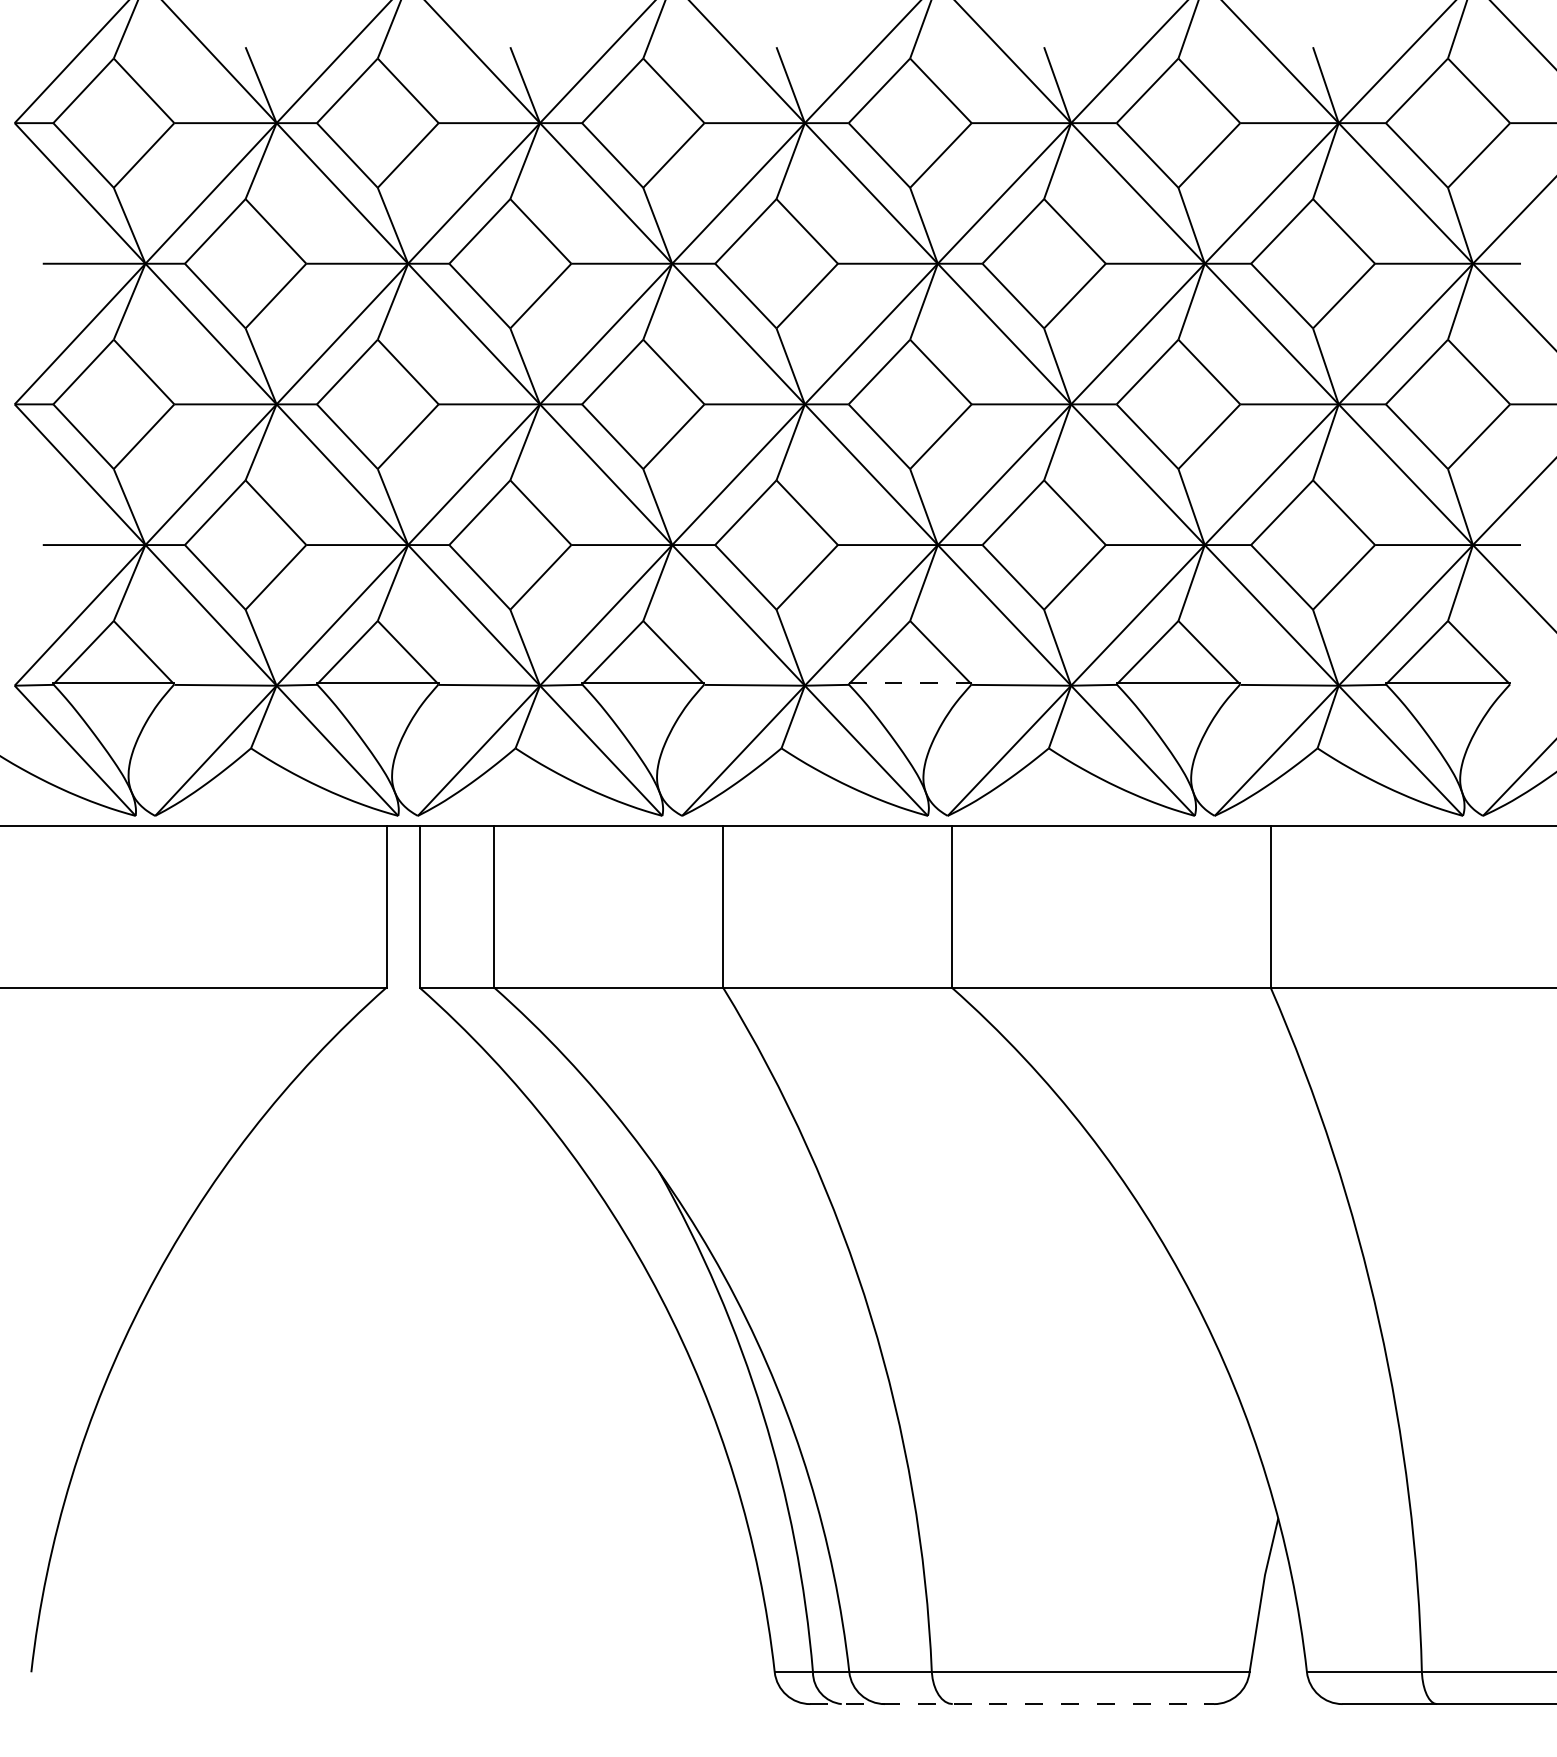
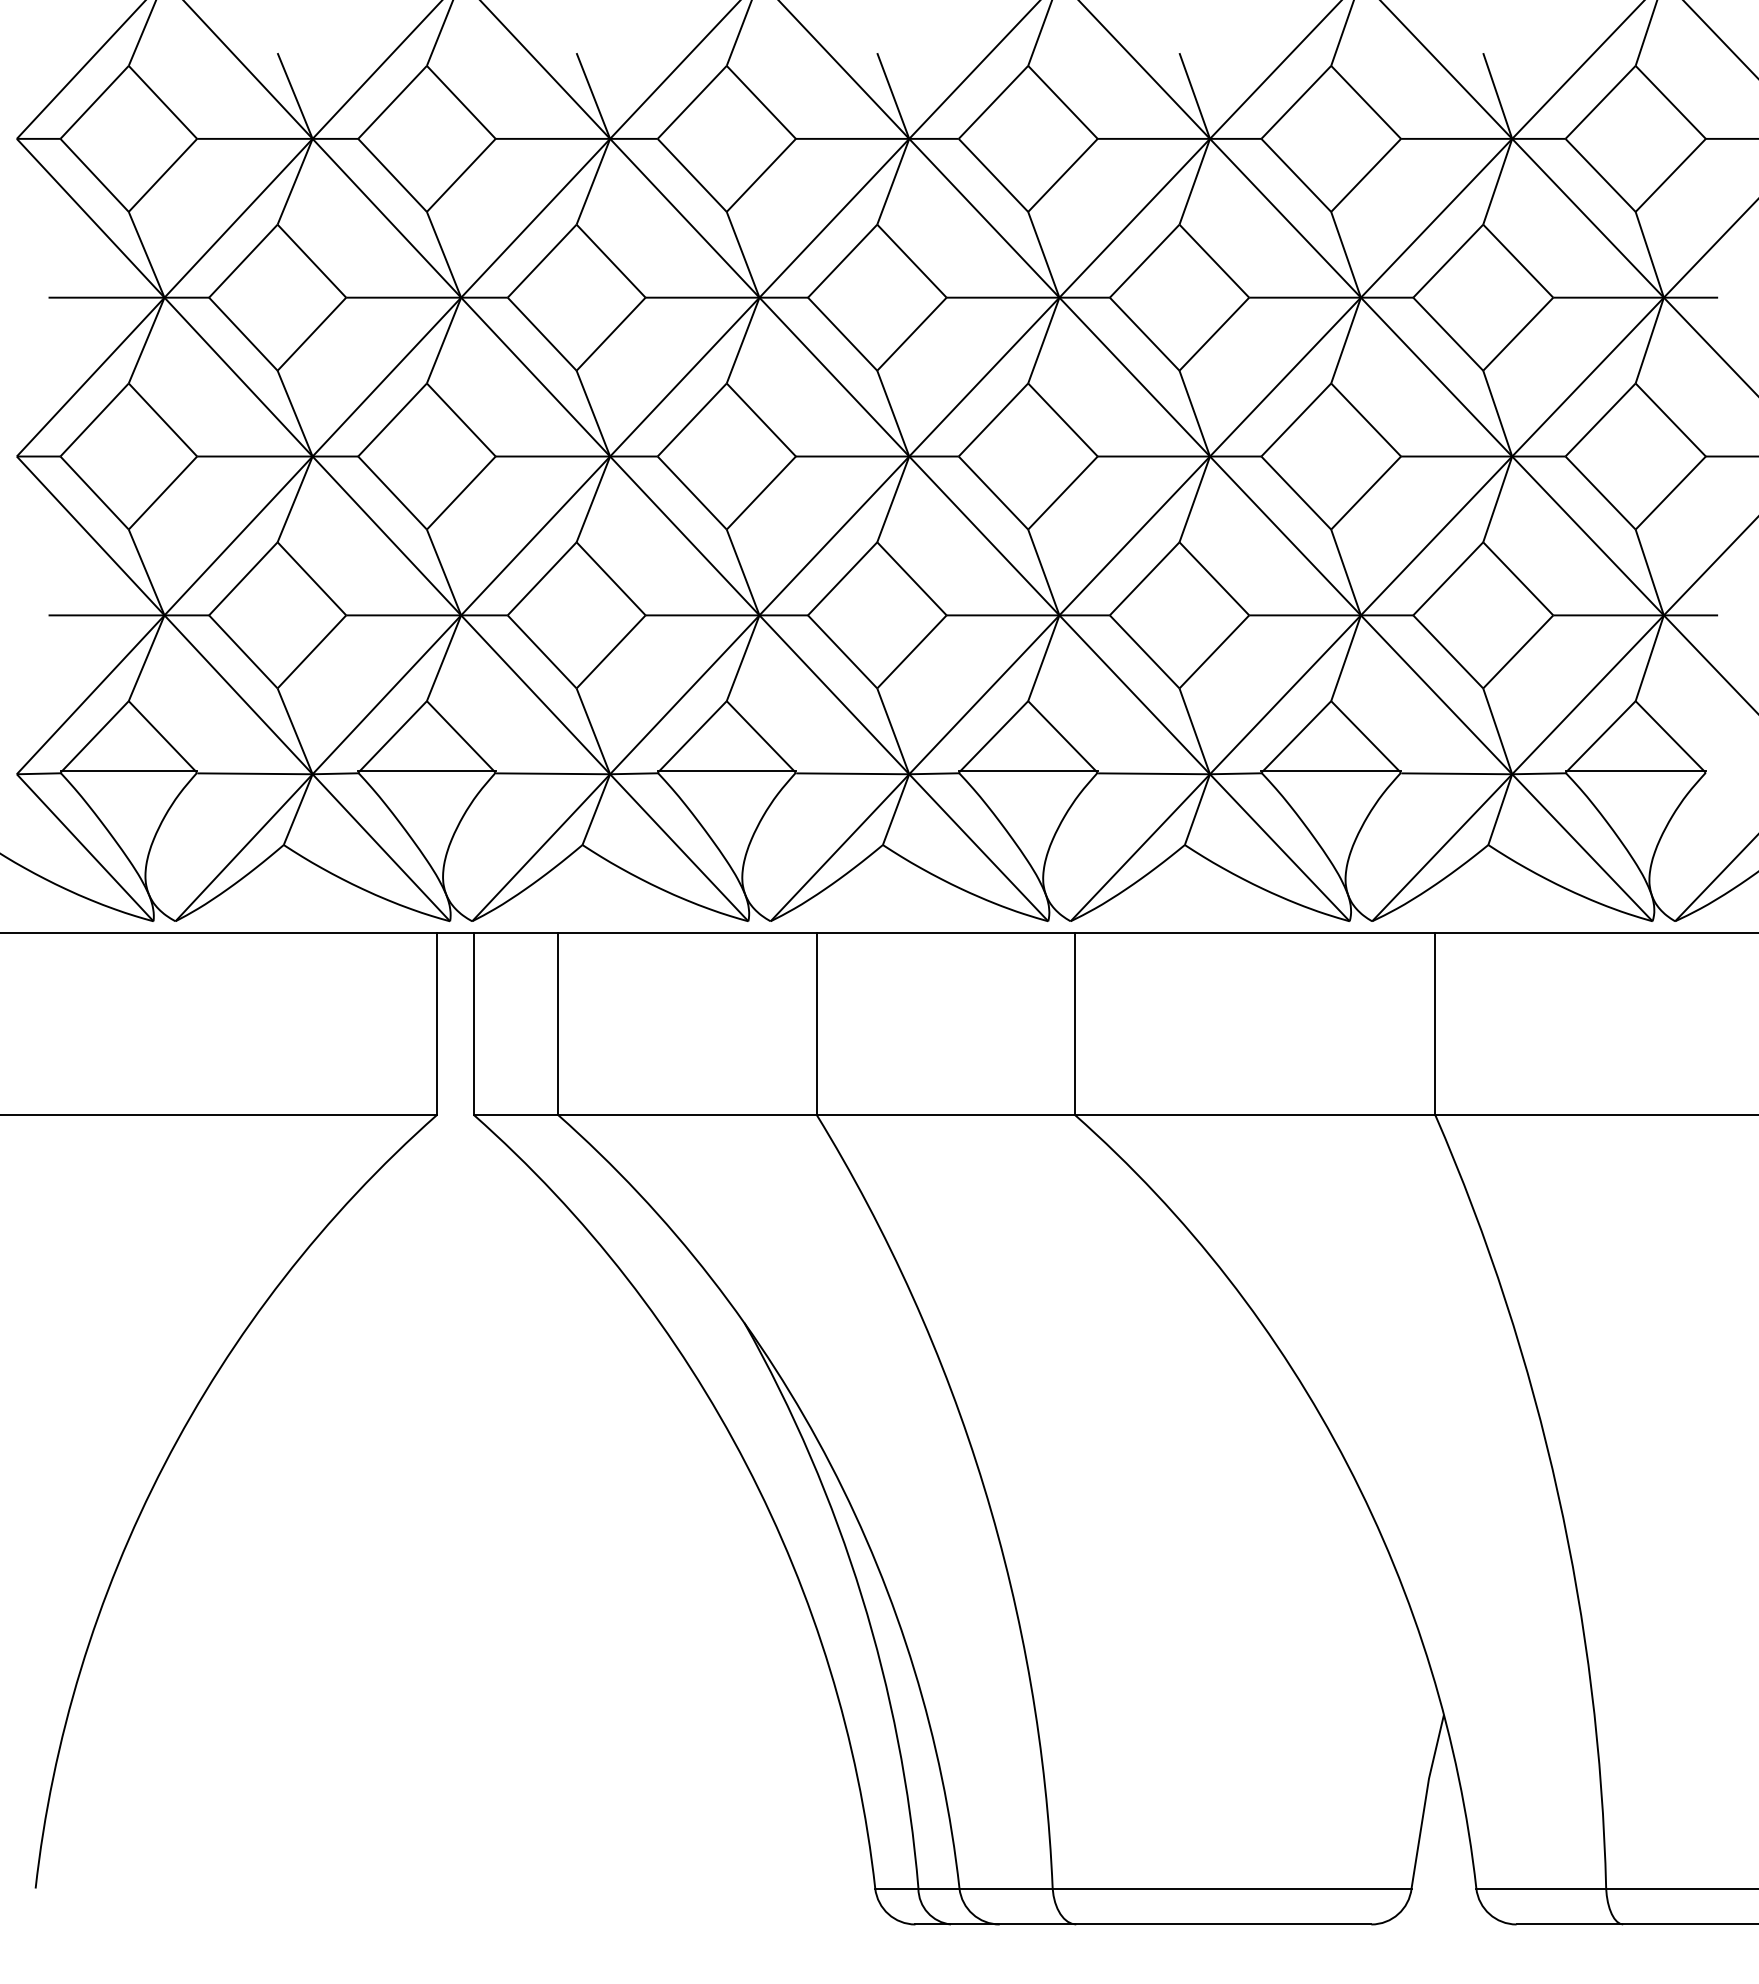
line: (910, 683) -> (1028, 771), dashed -> solid
line: (1012, 1704) -> (1143, 1924), dashed -> solid

